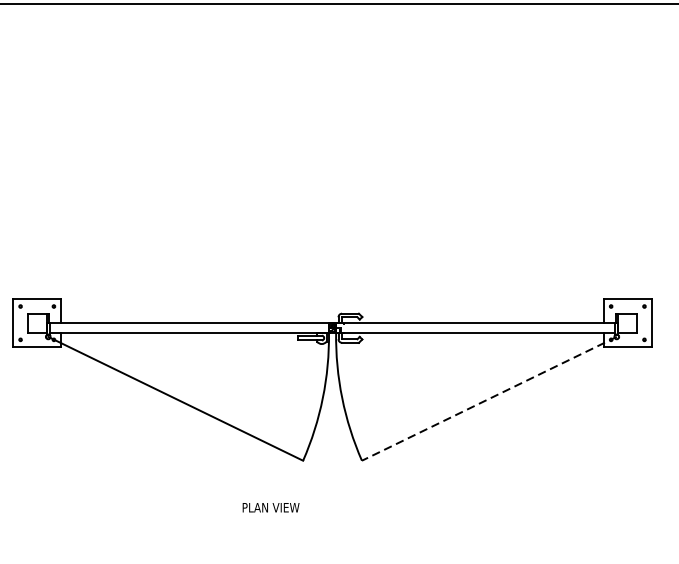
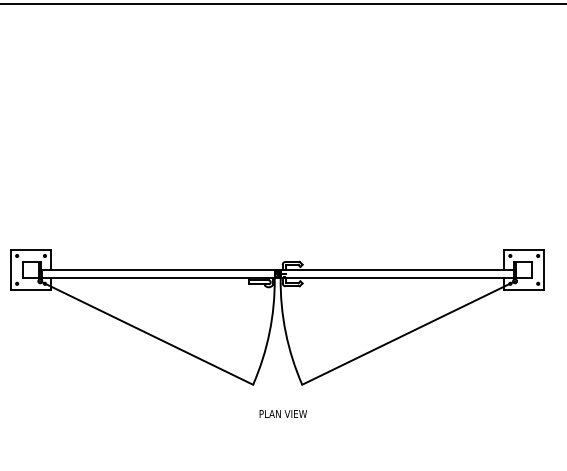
line: (489, 399) -> (408, 333), dashed -> solid
text: (270, 507) -> (282, 413), moved

